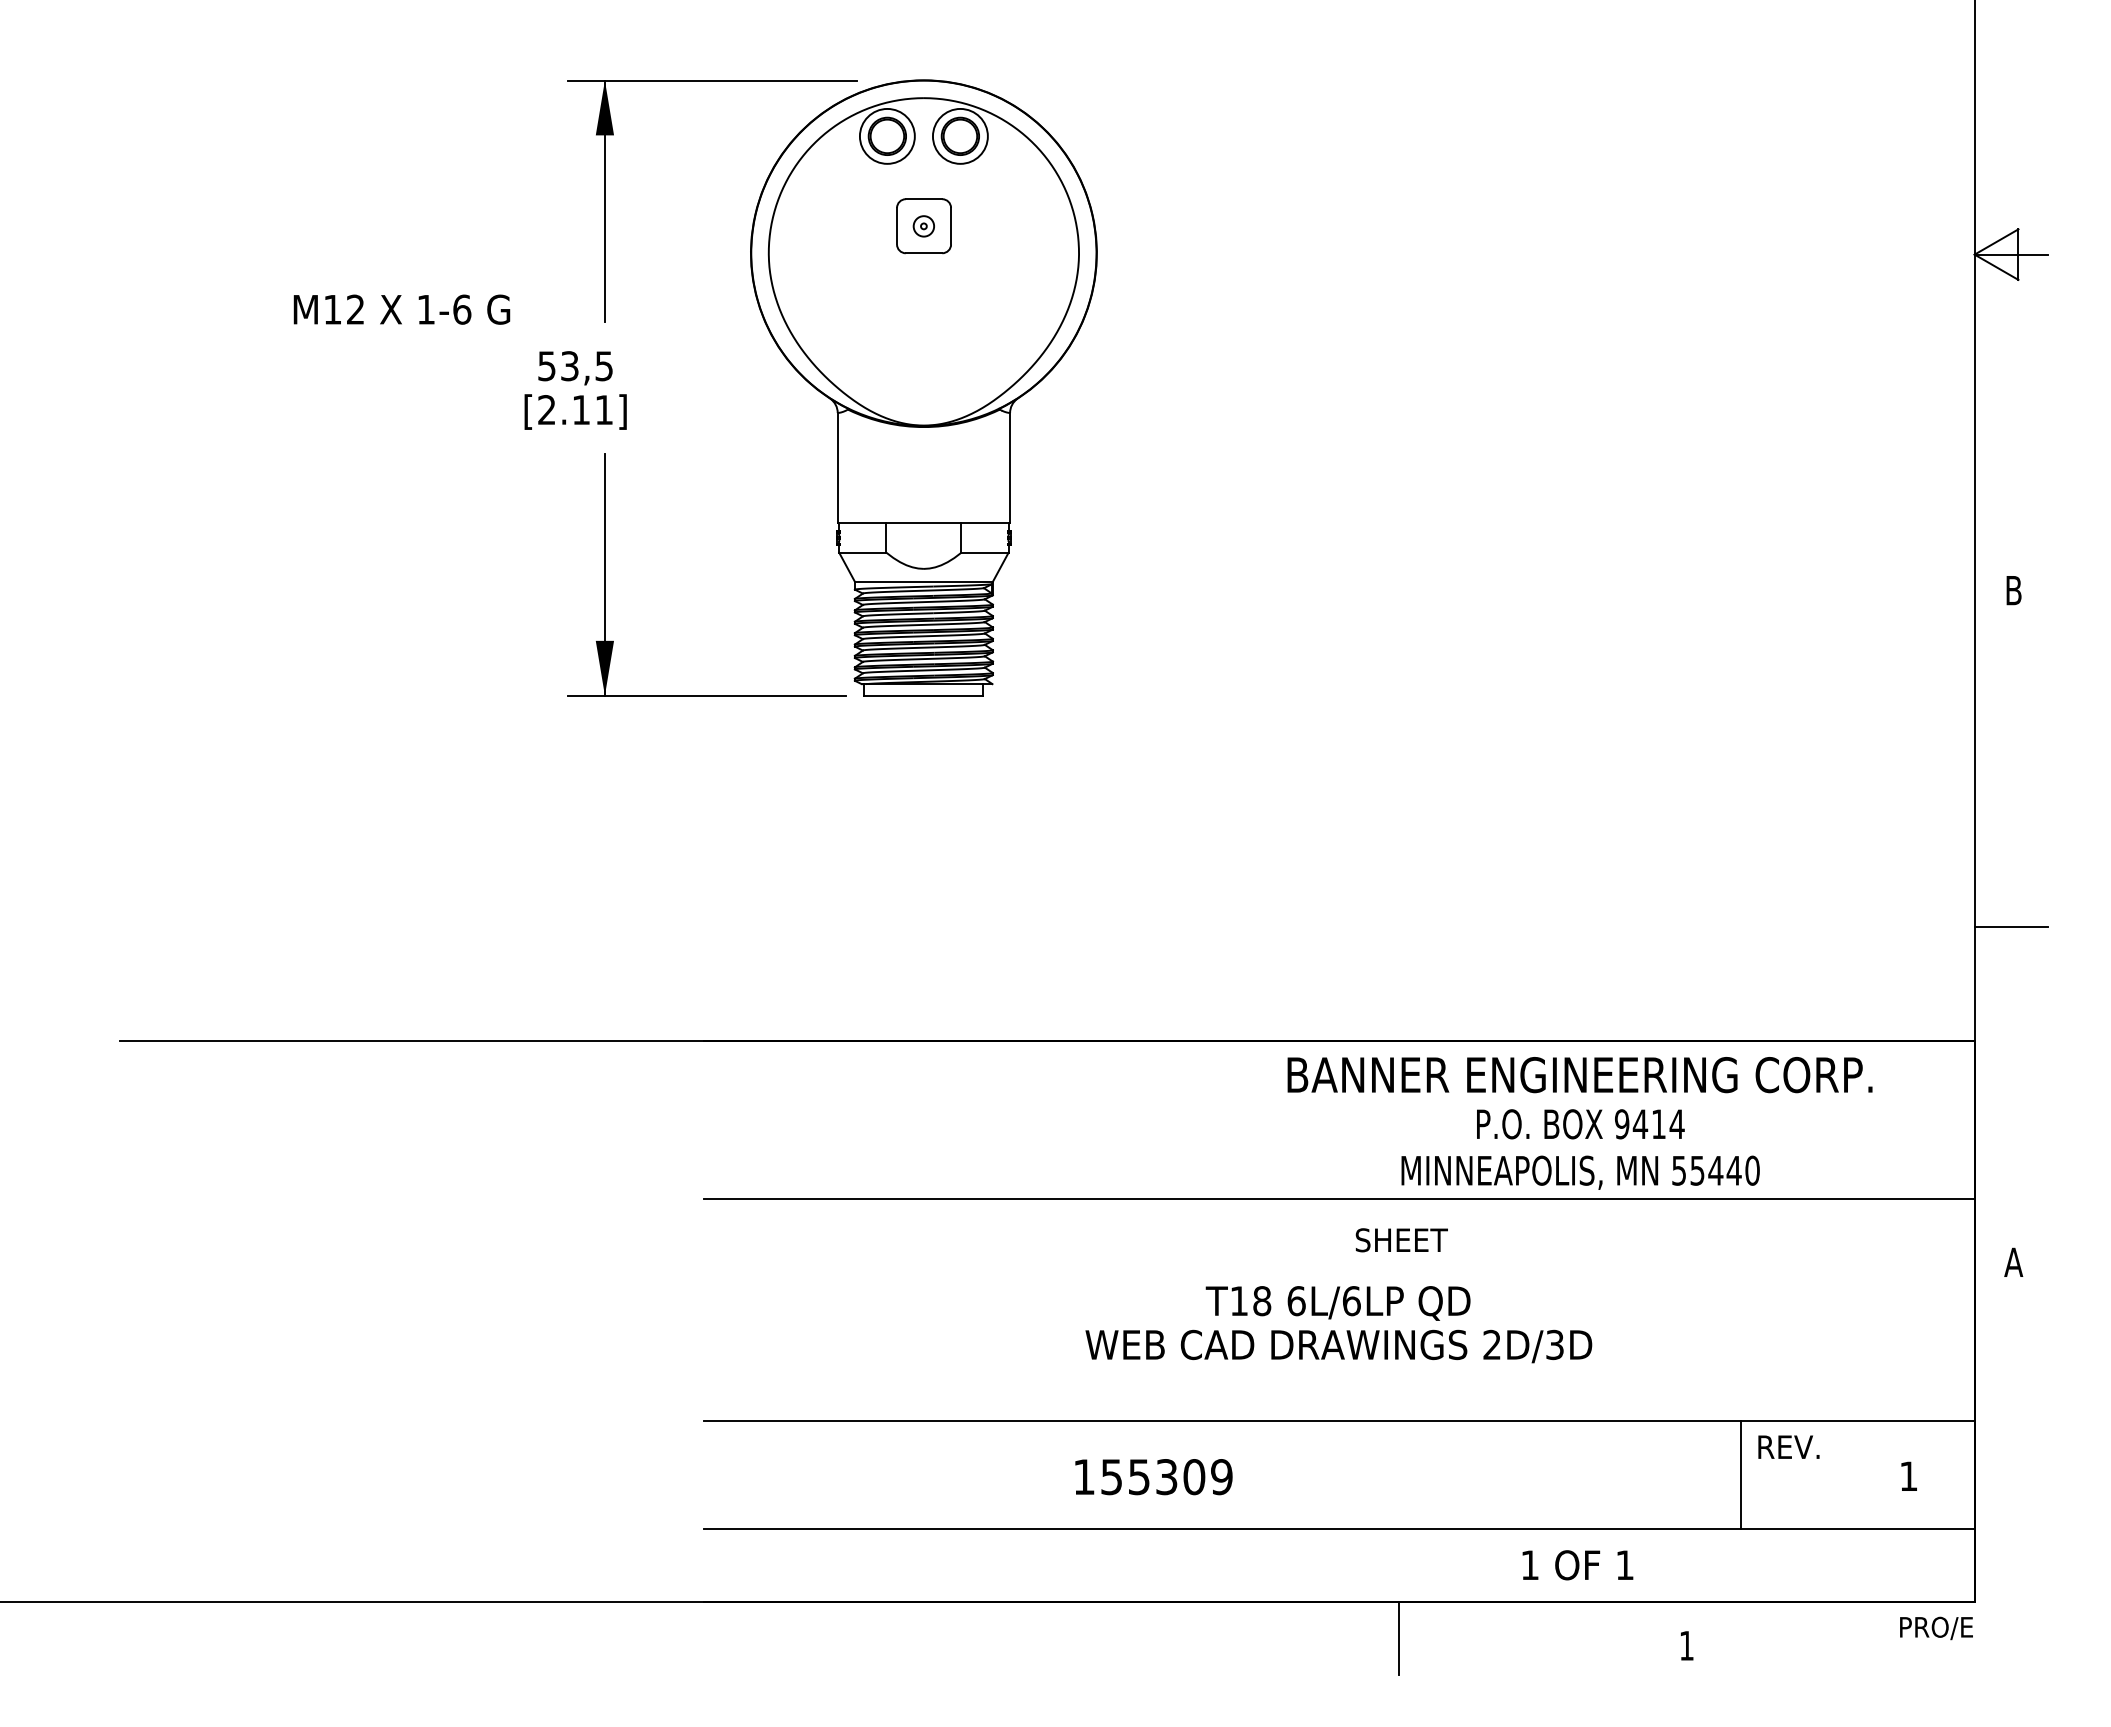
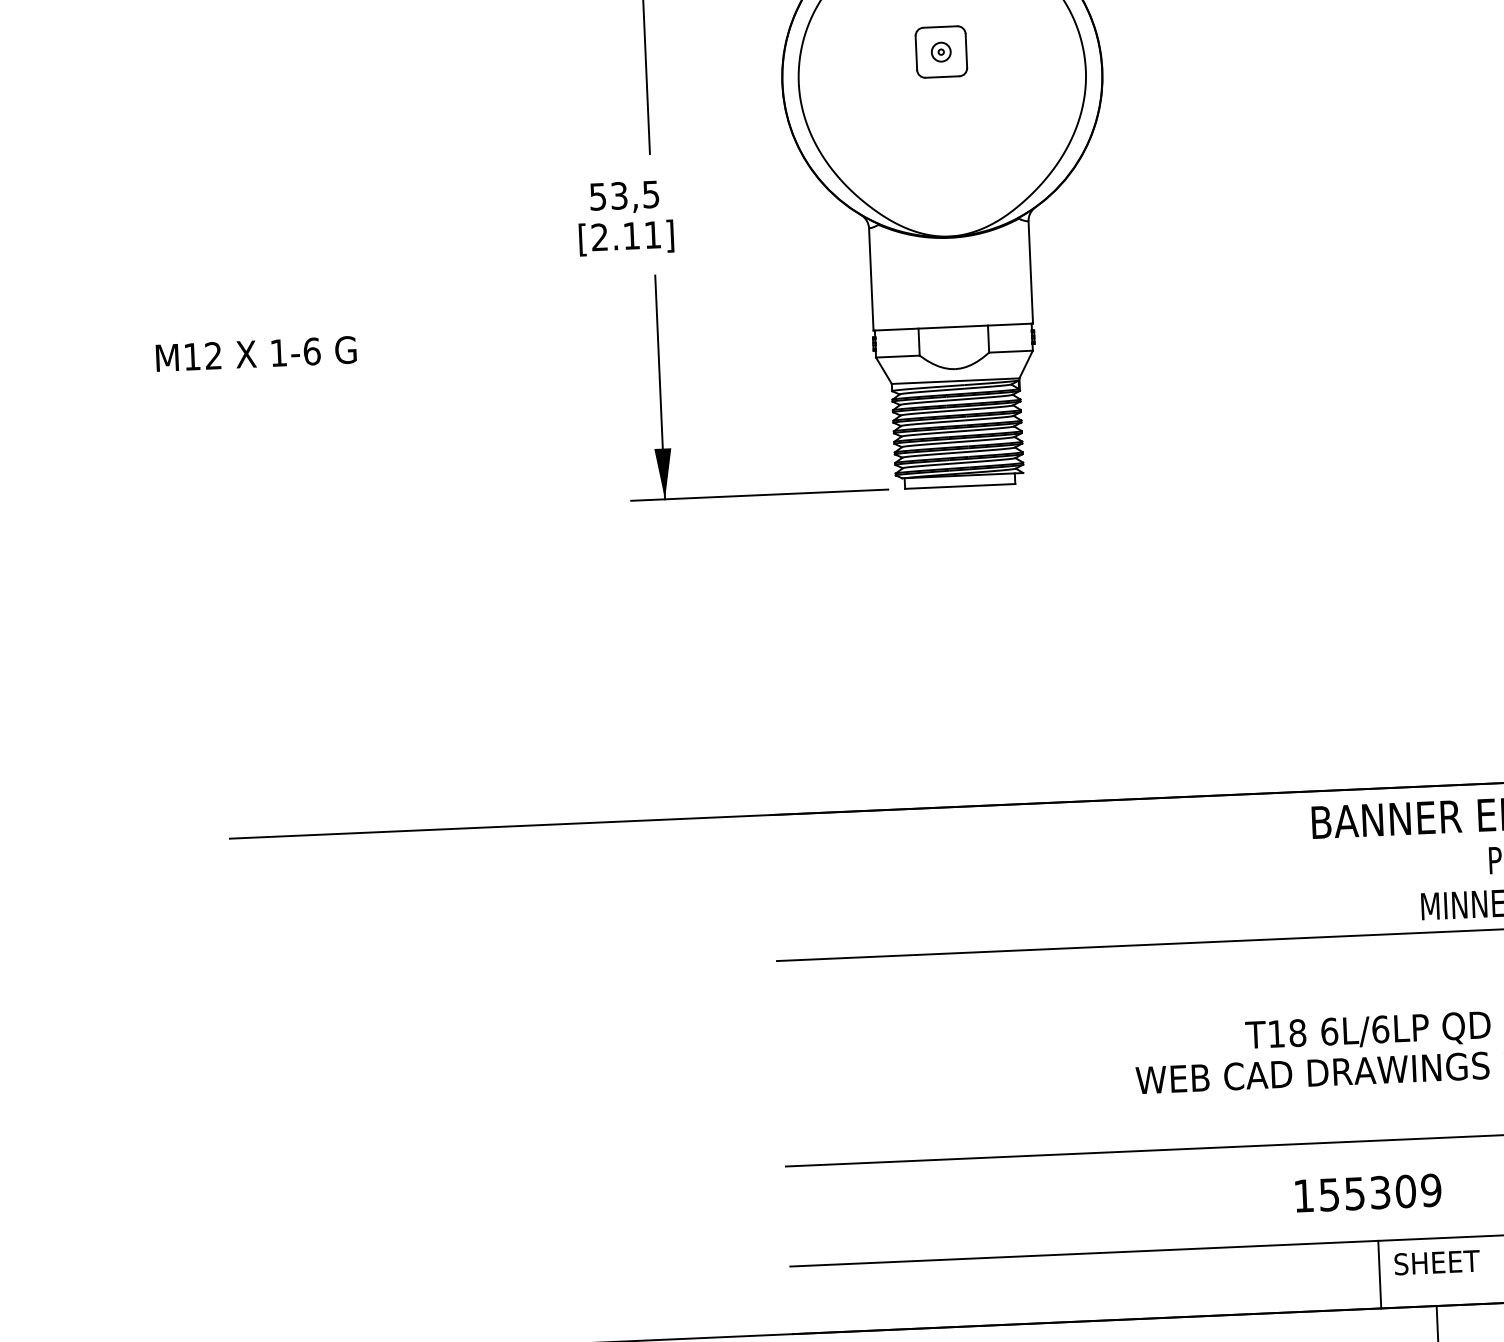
text: (401, 309) -> (255, 353), moved
text: (1401, 1240) -> (1436, 1262), moved
text: (1153, 1477) -> (1368, 1193), moved
line: (1339, 1565) -> (1379, 1274), added

